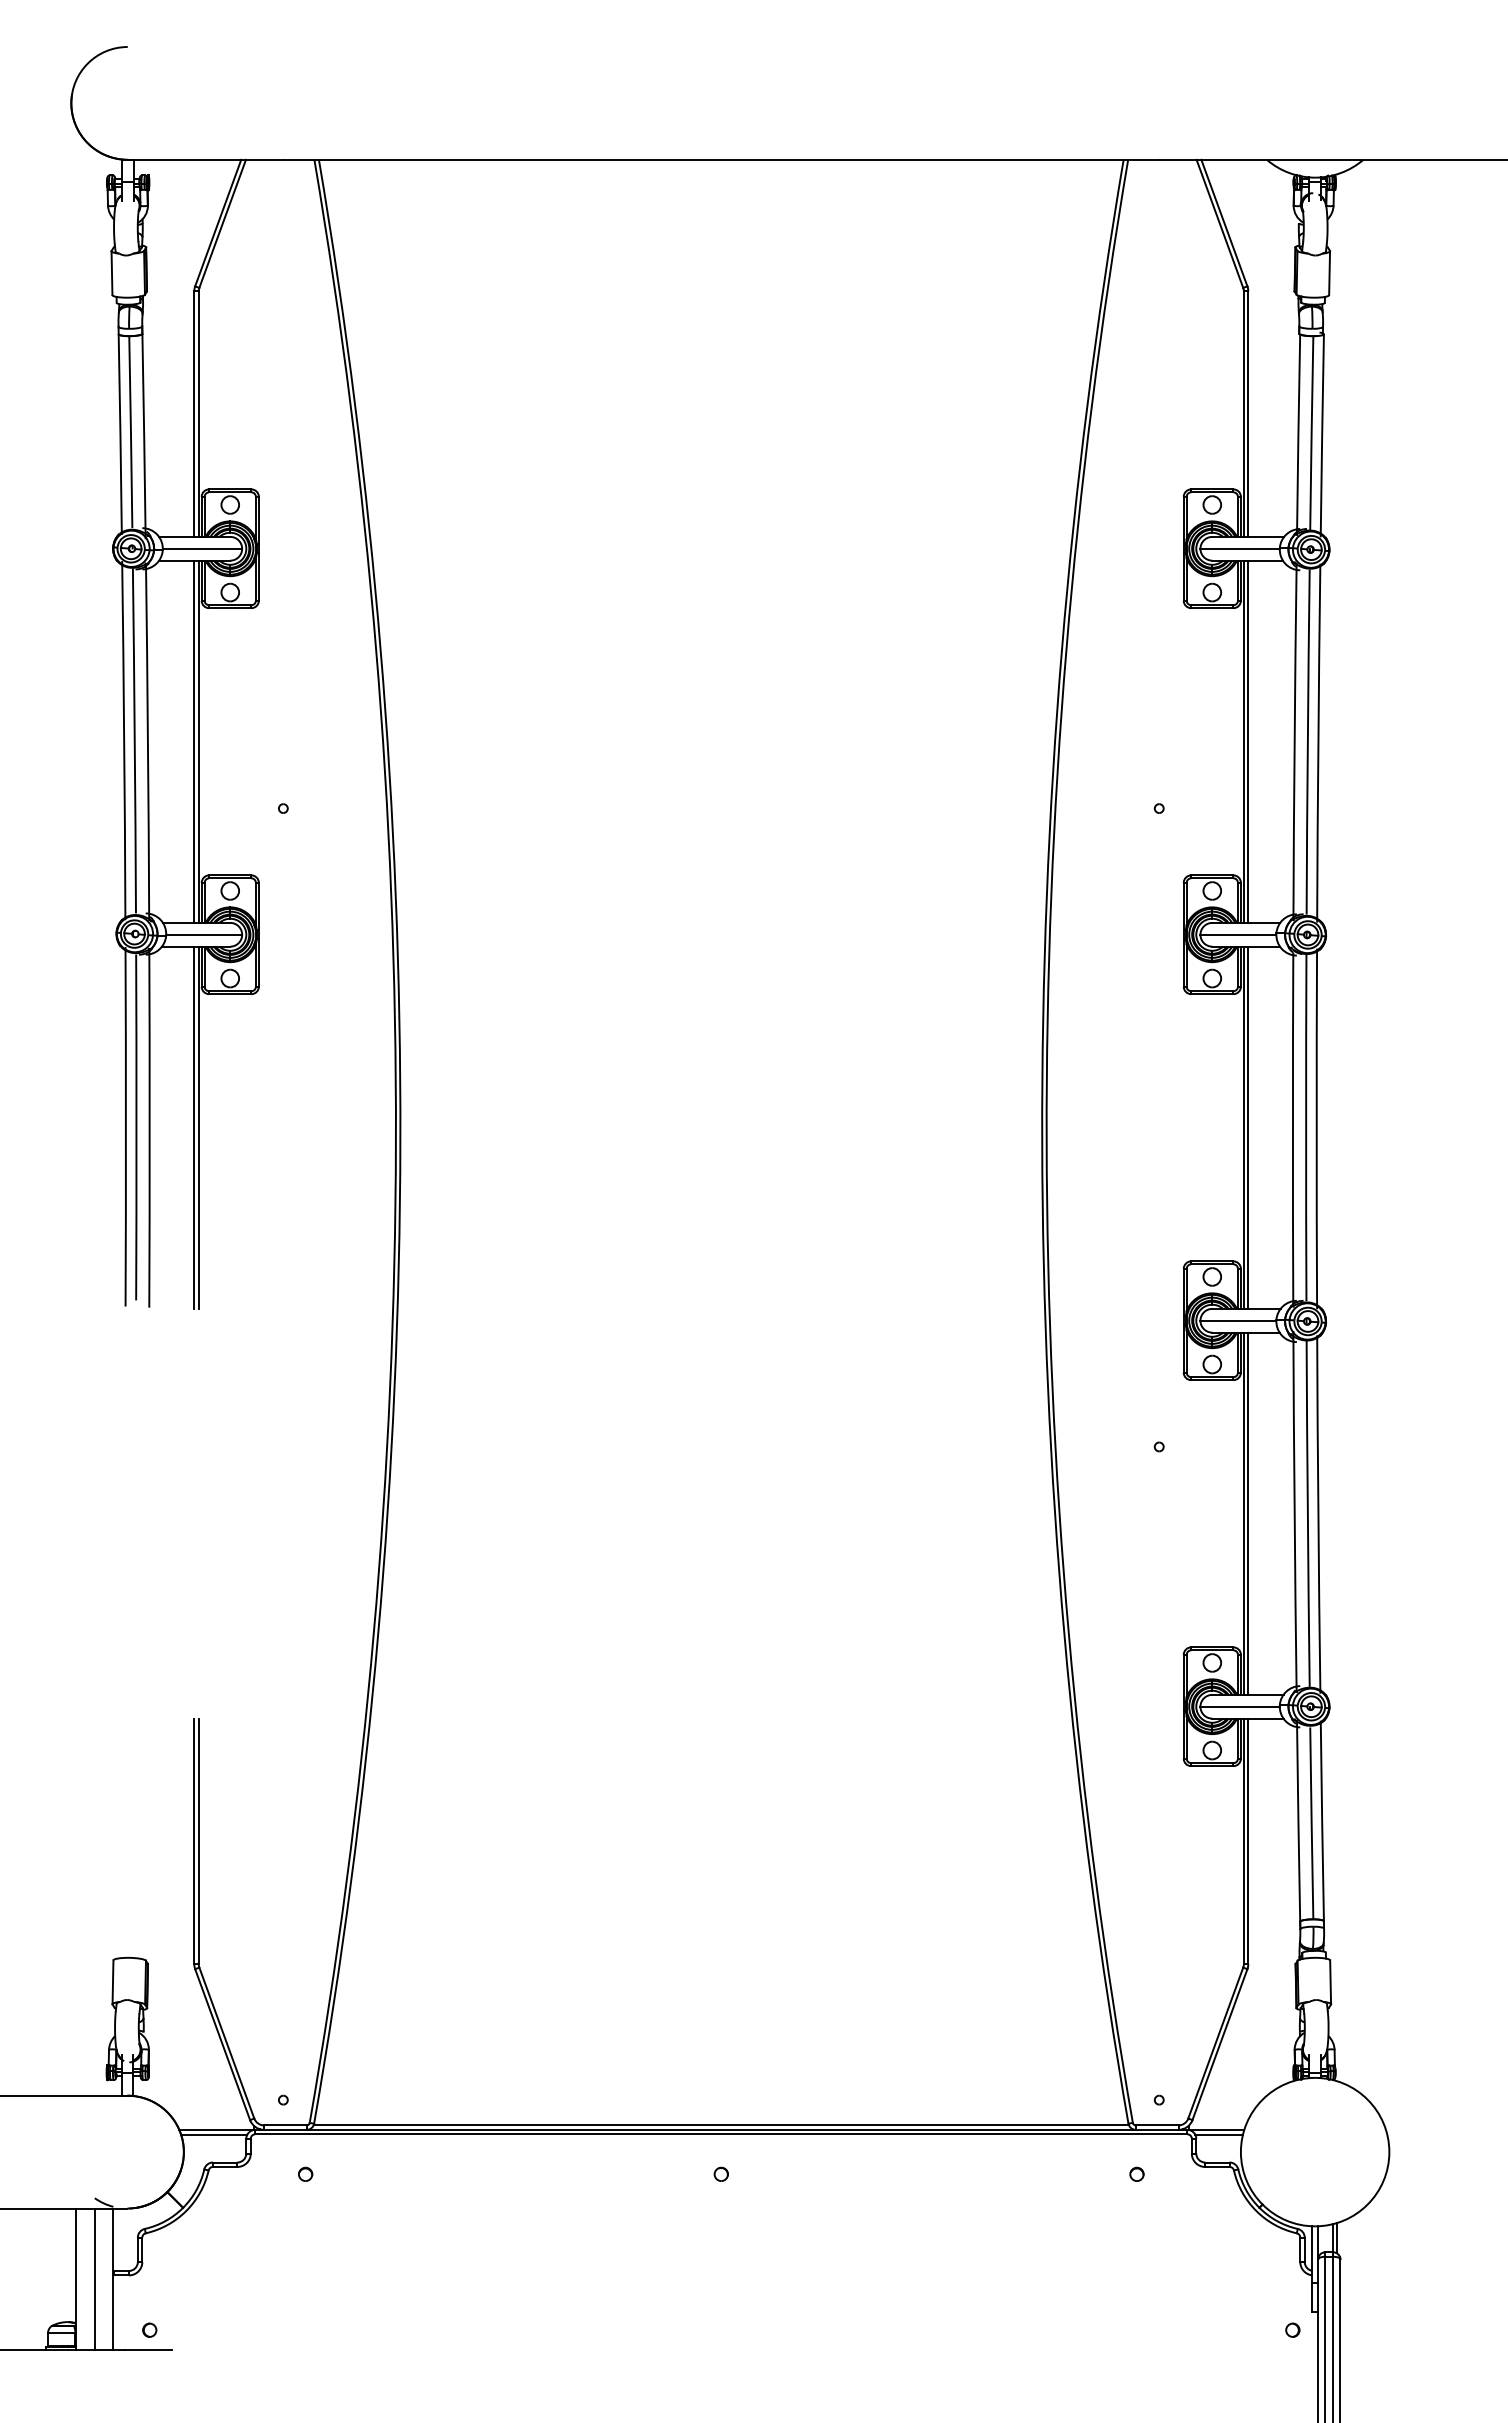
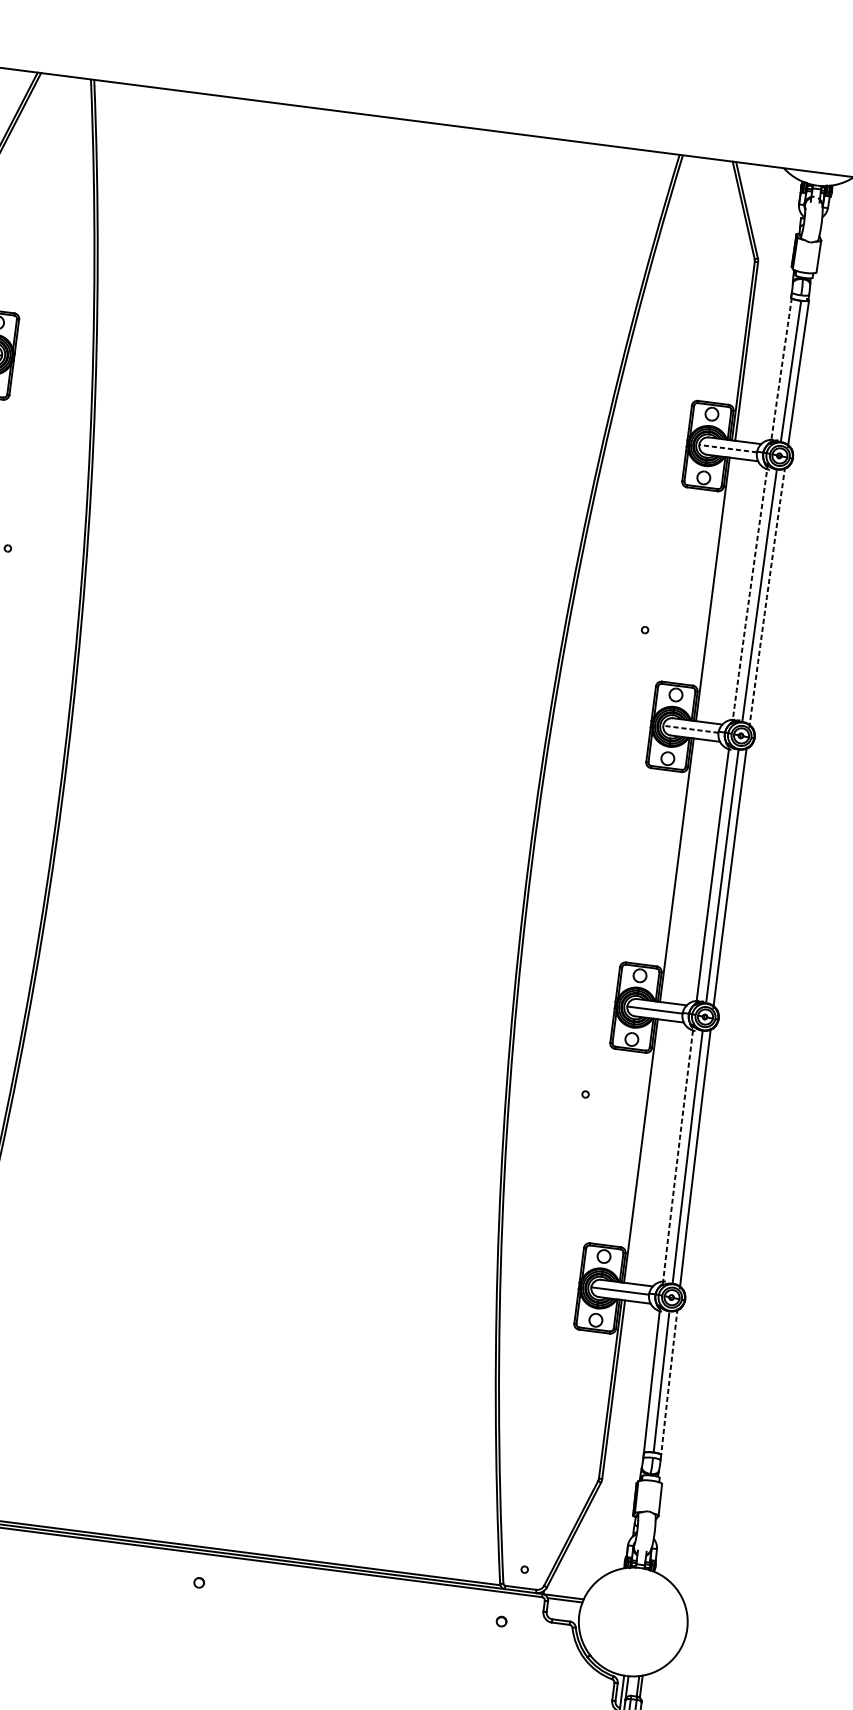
arc: (1298, 434) -> (781, 370), solid -> dashed
line: (1240, 548) -> (728, 448), solid -> dashed
arc: (1294, 740) -> (749, 593), solid -> dashed
line: (1248, 741) -> (716, 589), removed
arc: (1318, 743) -> (766, 597), solid -> dashed
line: (1238, 934) -> (691, 729), solid -> dashed
line: (1248, 1127) -> (680, 870), removed
arc: (1294, 1511) -> (677, 1154), solid -> dashed
line: (1248, 1513) -> (644, 1151), removed
arc: (1322, 1820) -> (669, 1381), solid -> dashed

